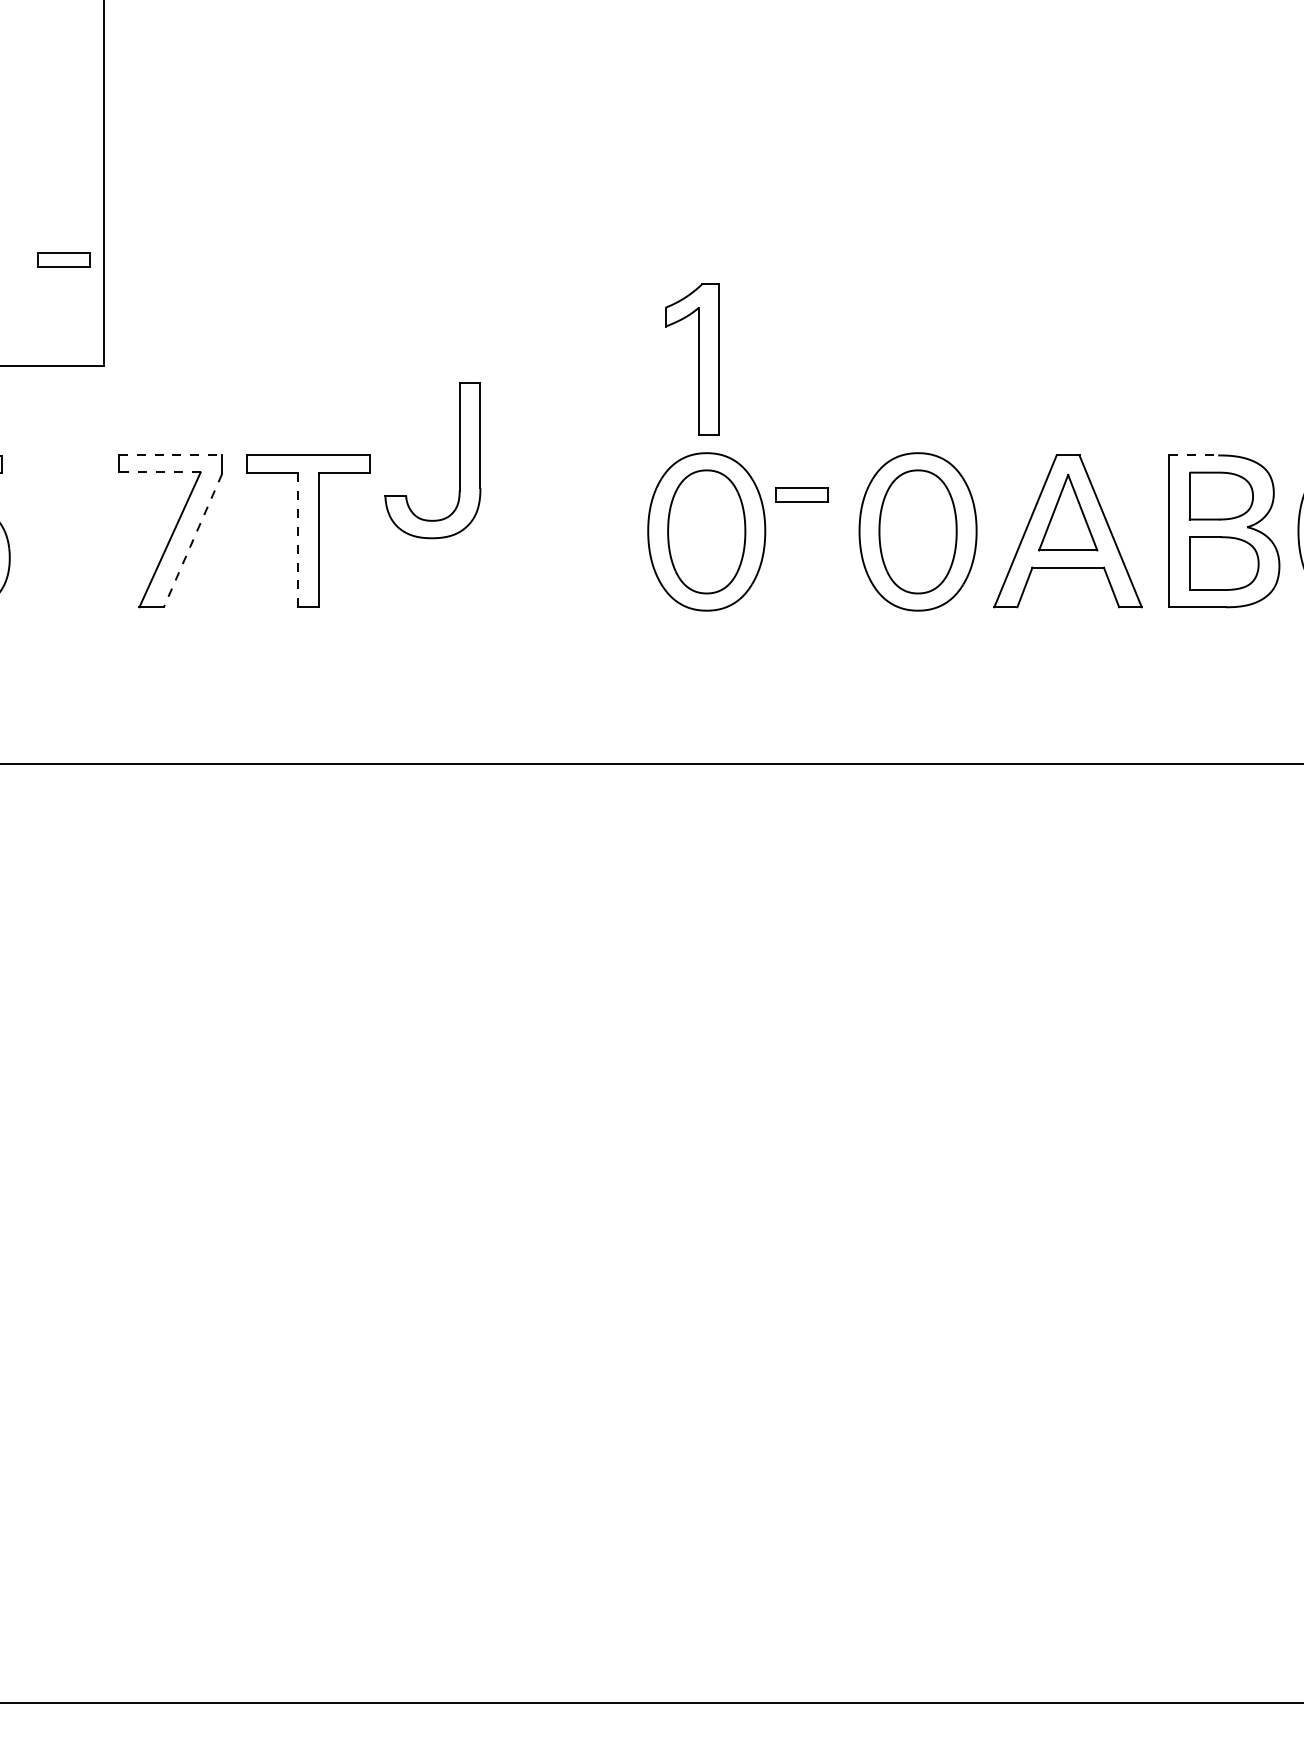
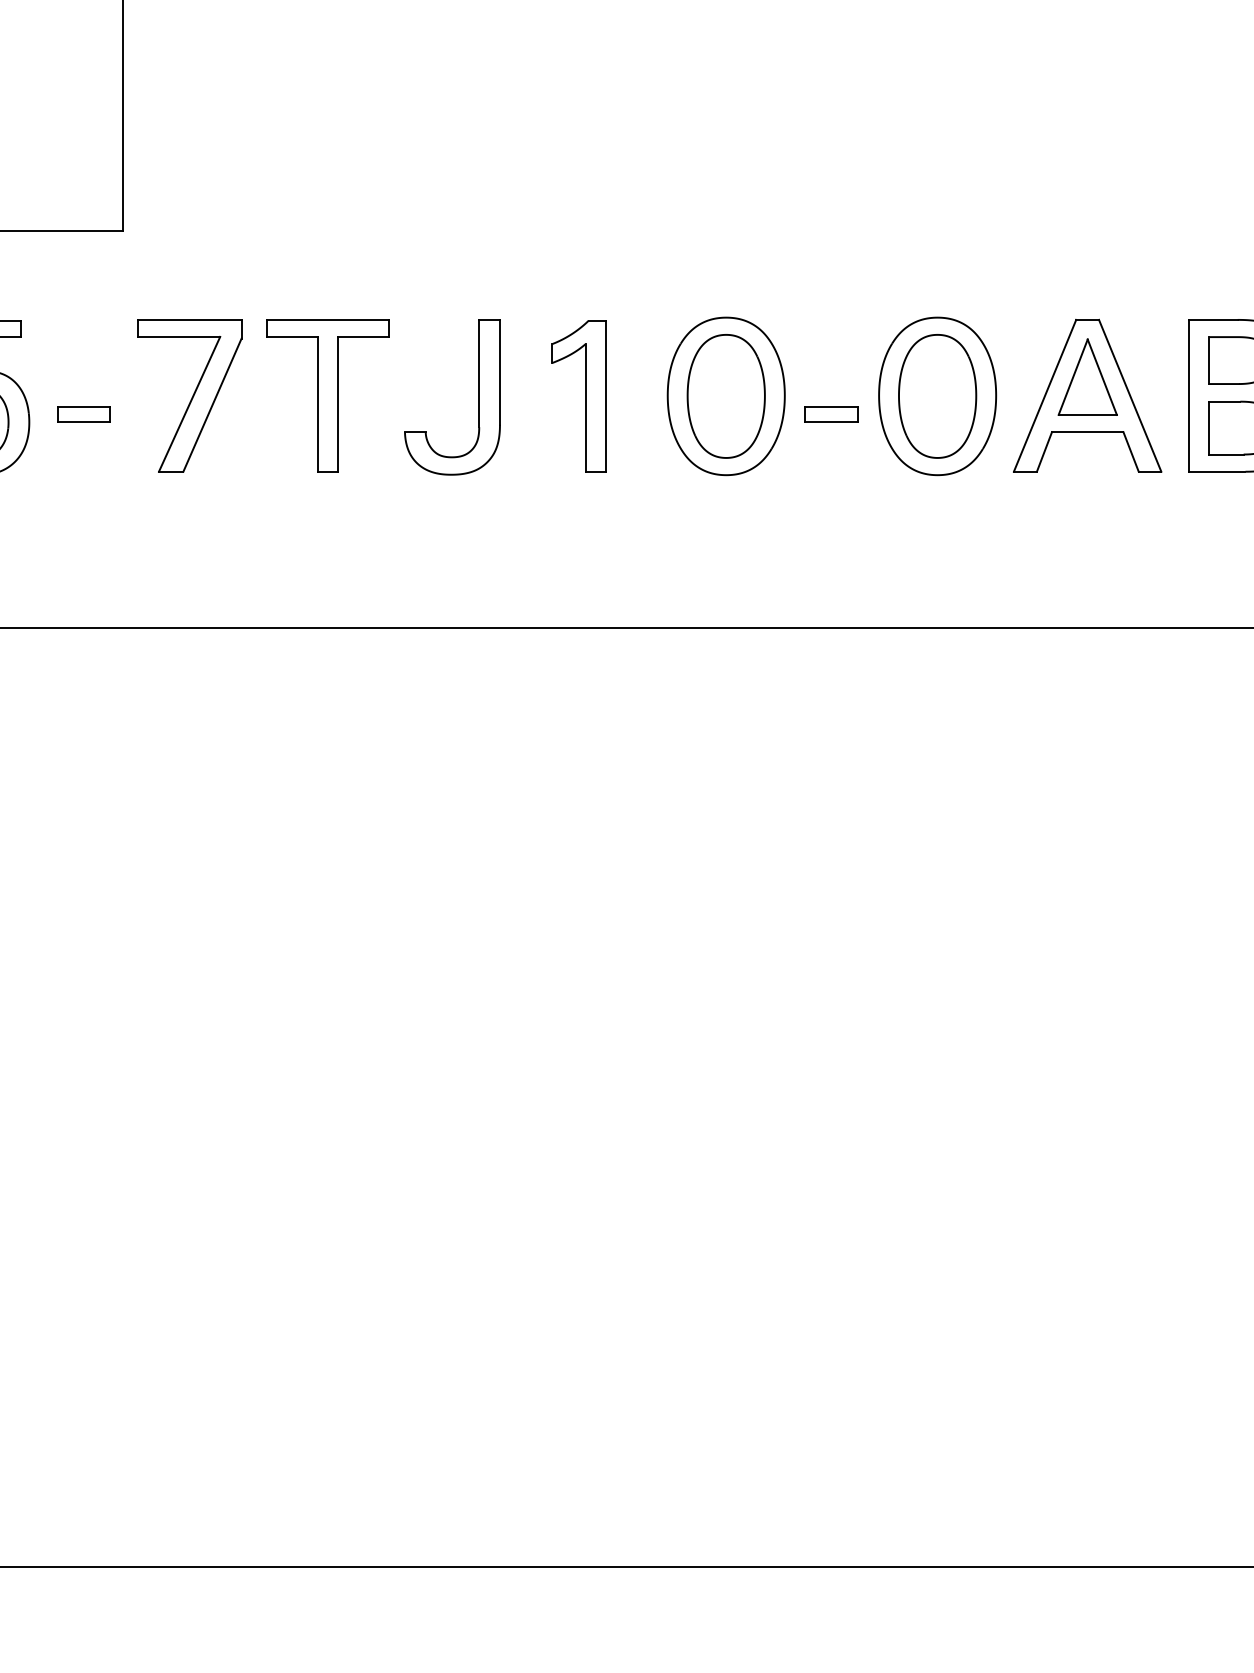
part: (63, 259) -> (83, 413), moved
part: (692, 359) -> (579, 395), moved
line: (170, 455) -> (190, 319), dashed -> solid
line: (1193, 455) -> (1213, 319), dashed -> solid
part: (459, 460) -> (479, 396), moved
line: (159, 472) -> (179, 336), dashed -> solid
part: (801, 494) -> (831, 413), moved
line: (298, 539) -> (318, 403), dashed -> solid
line: (192, 540) -> (212, 404), dashed -> solid

